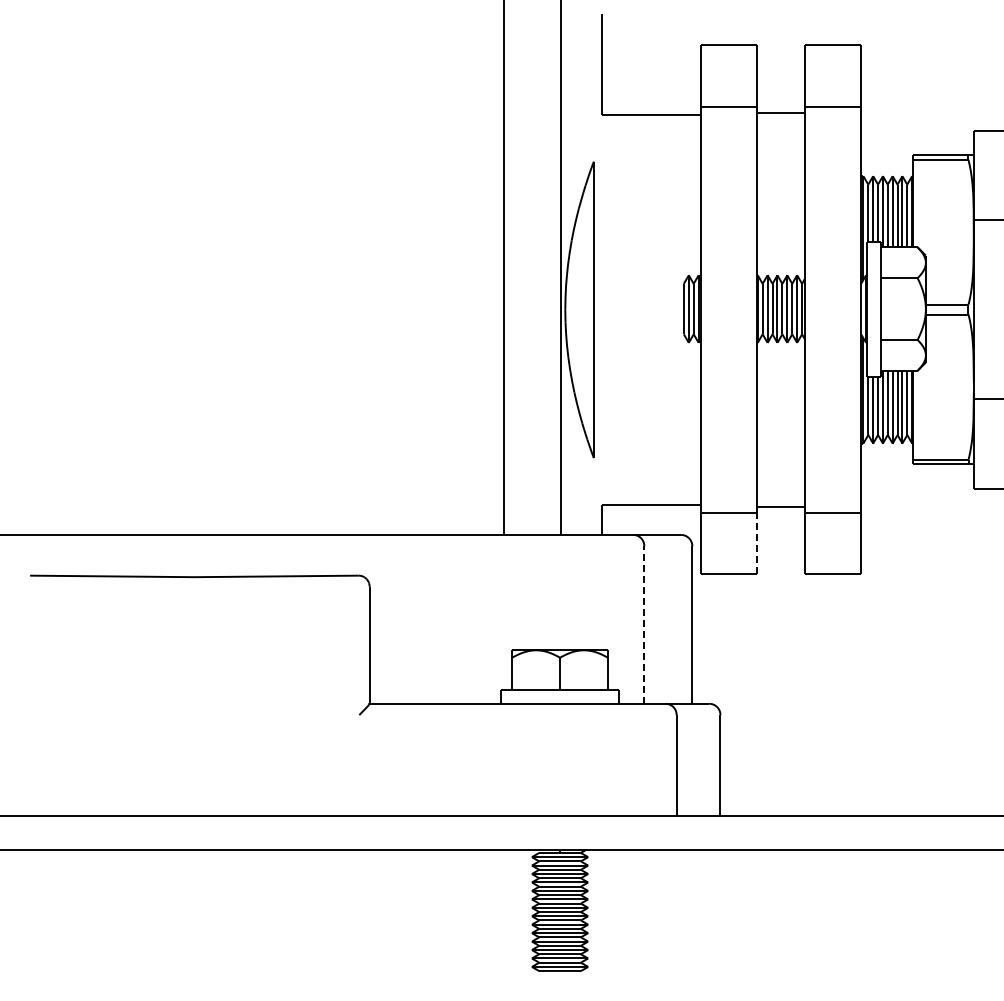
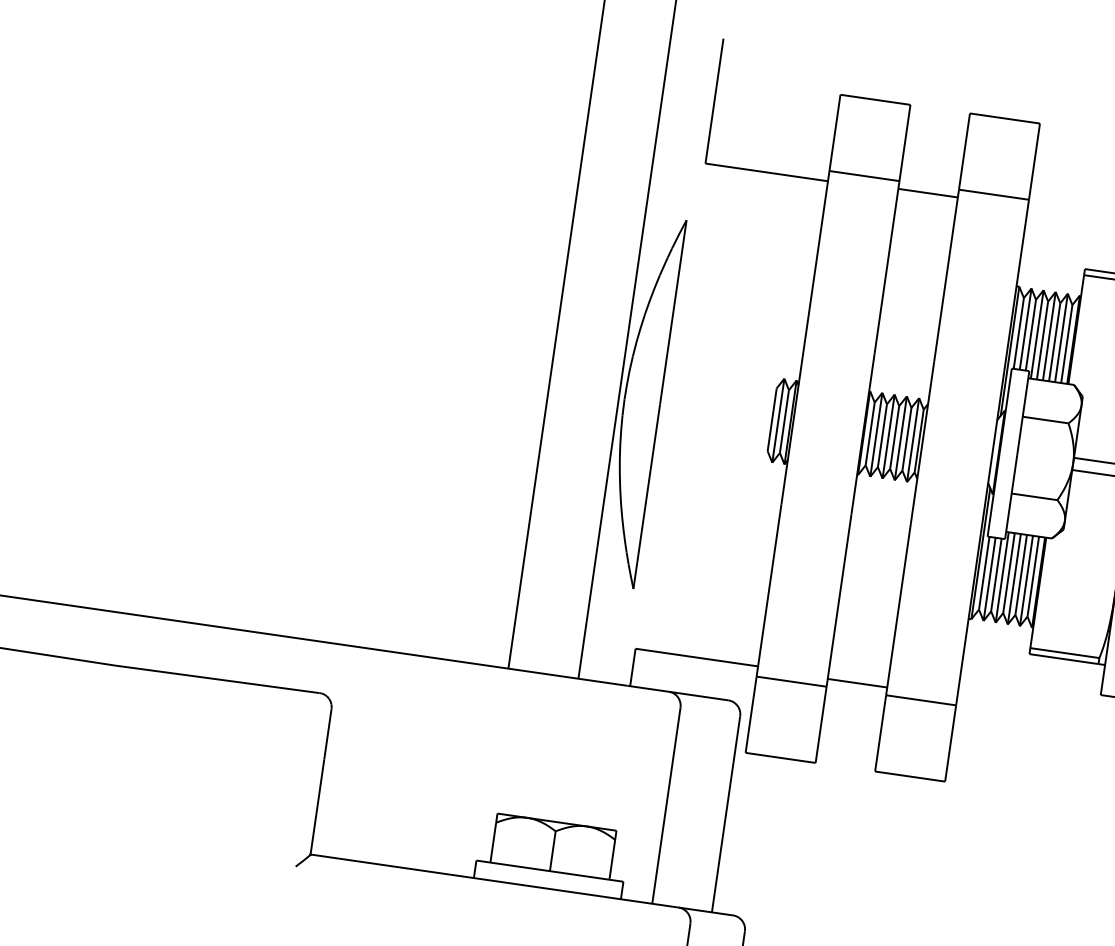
line: (757, 543) -> (821, 724), dashed -> solid
line: (644, 625) -> (666, 806), dashed -> solid

